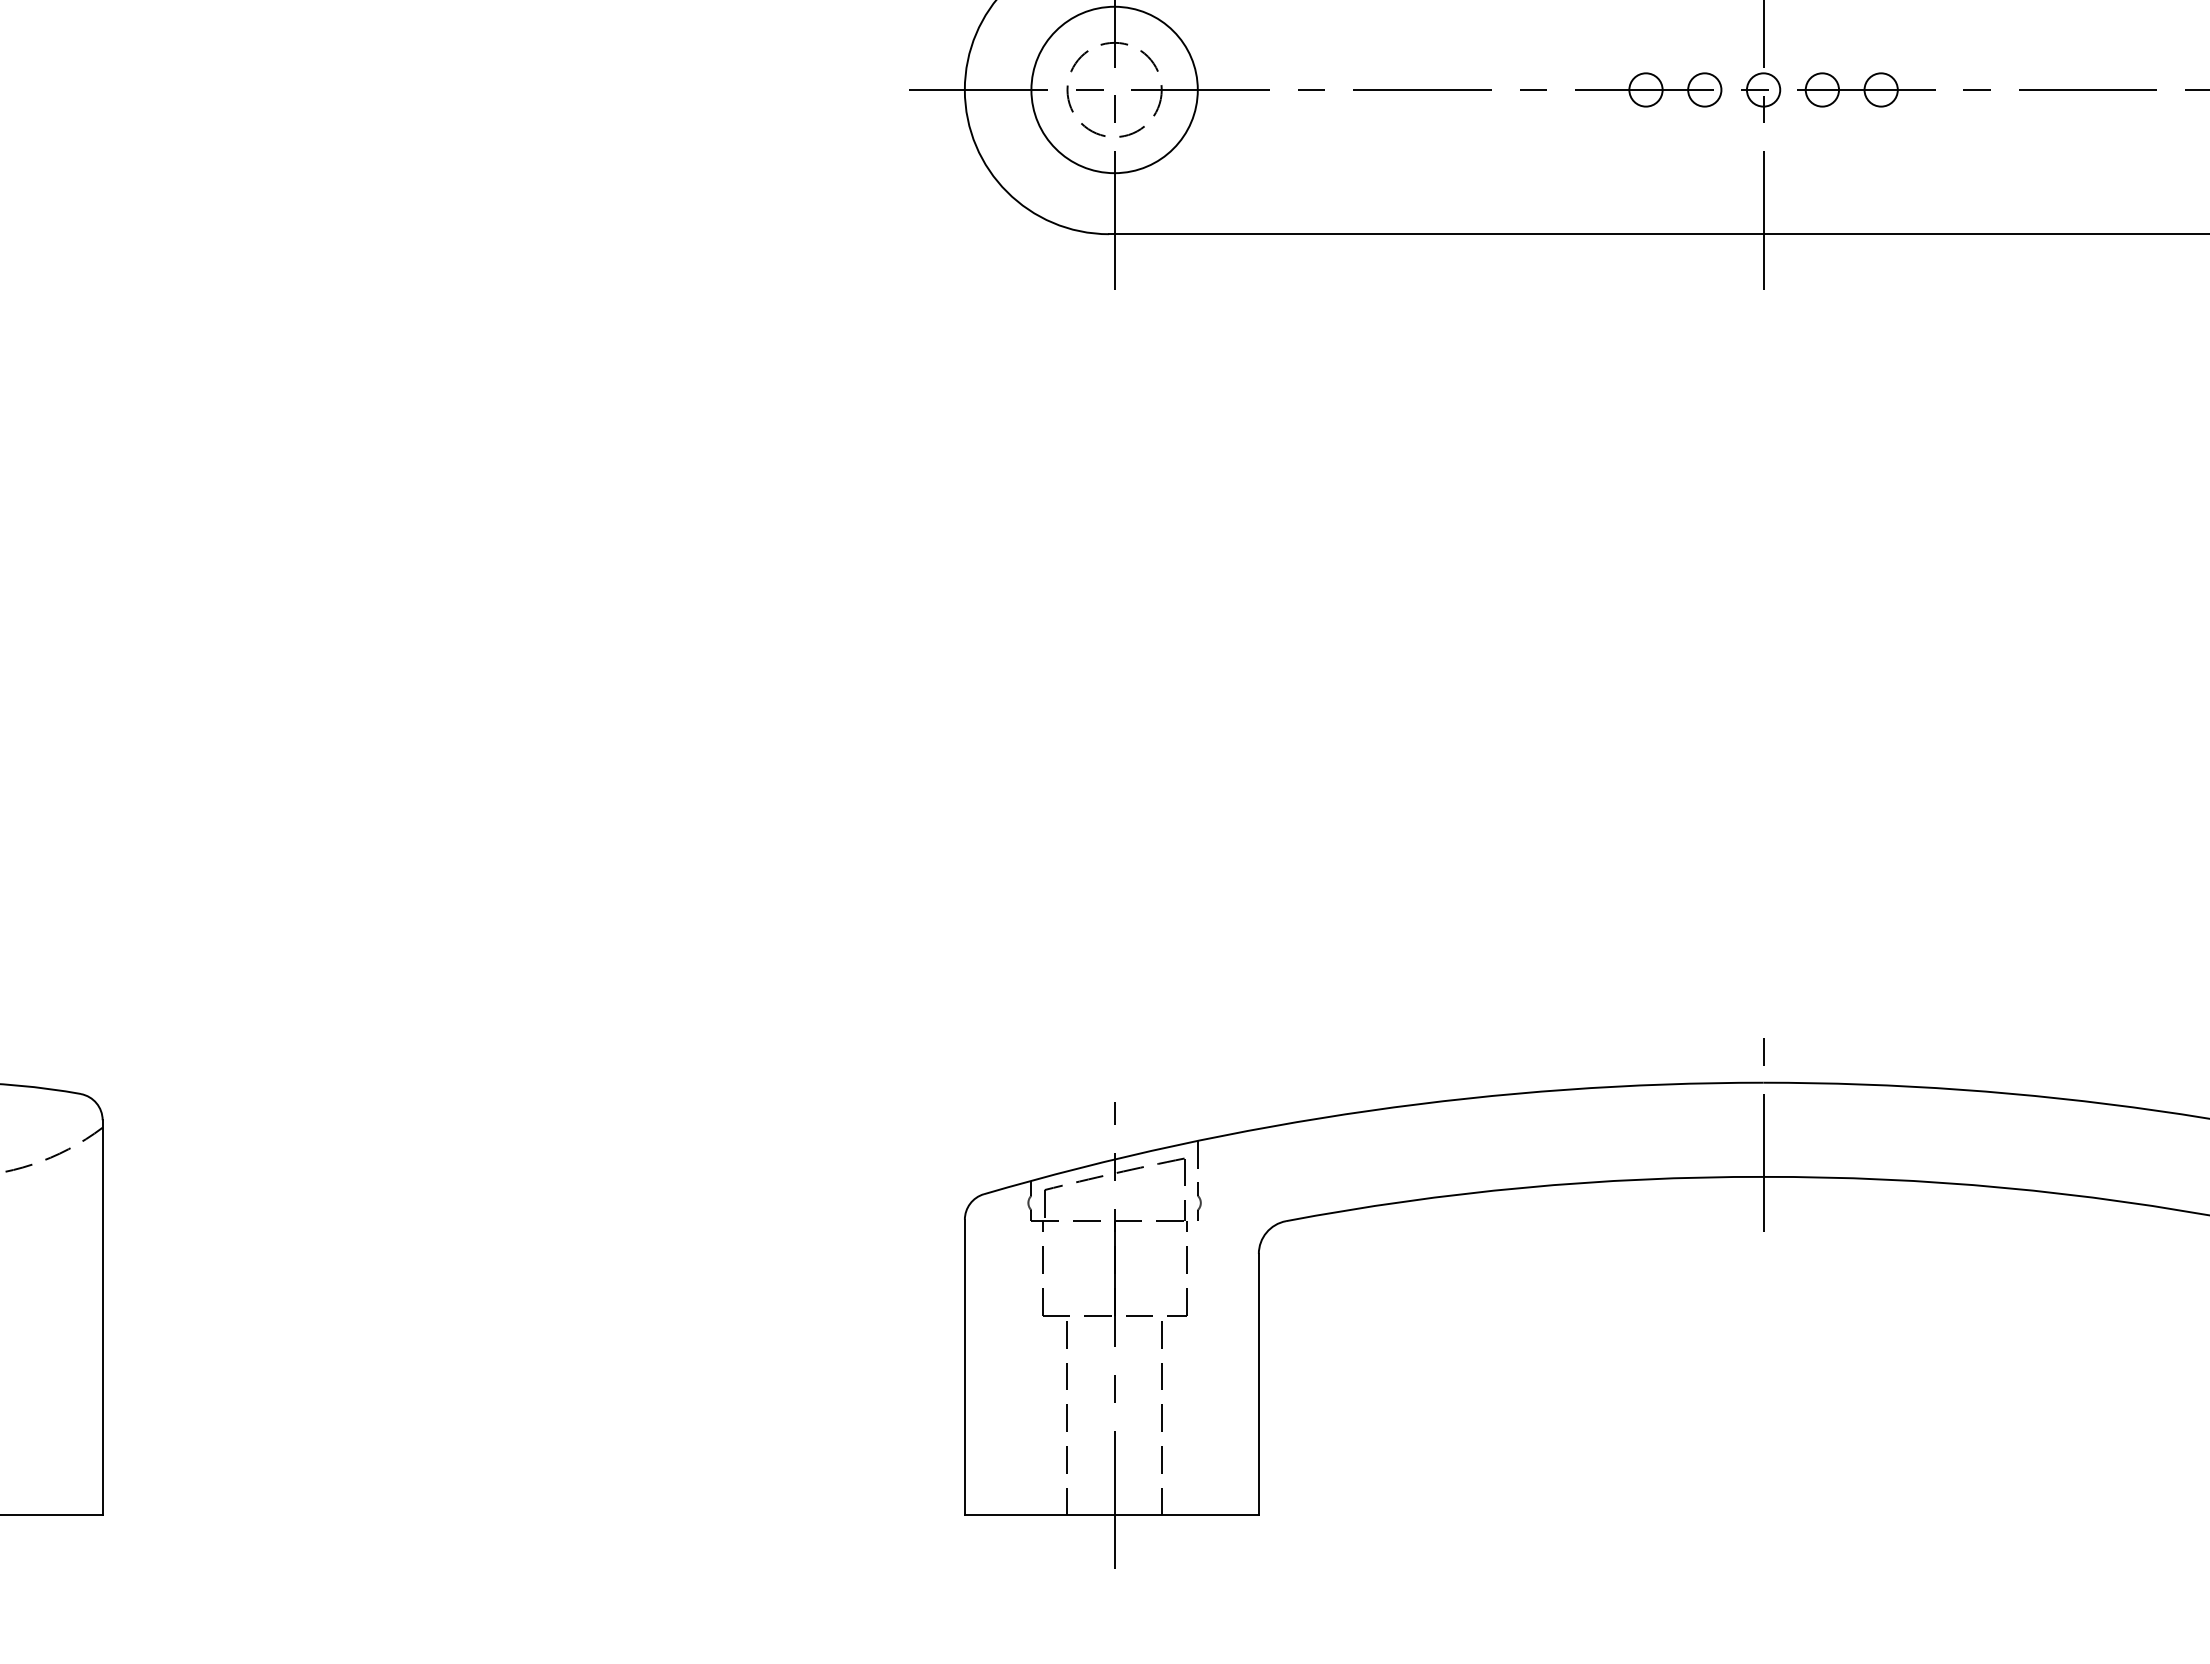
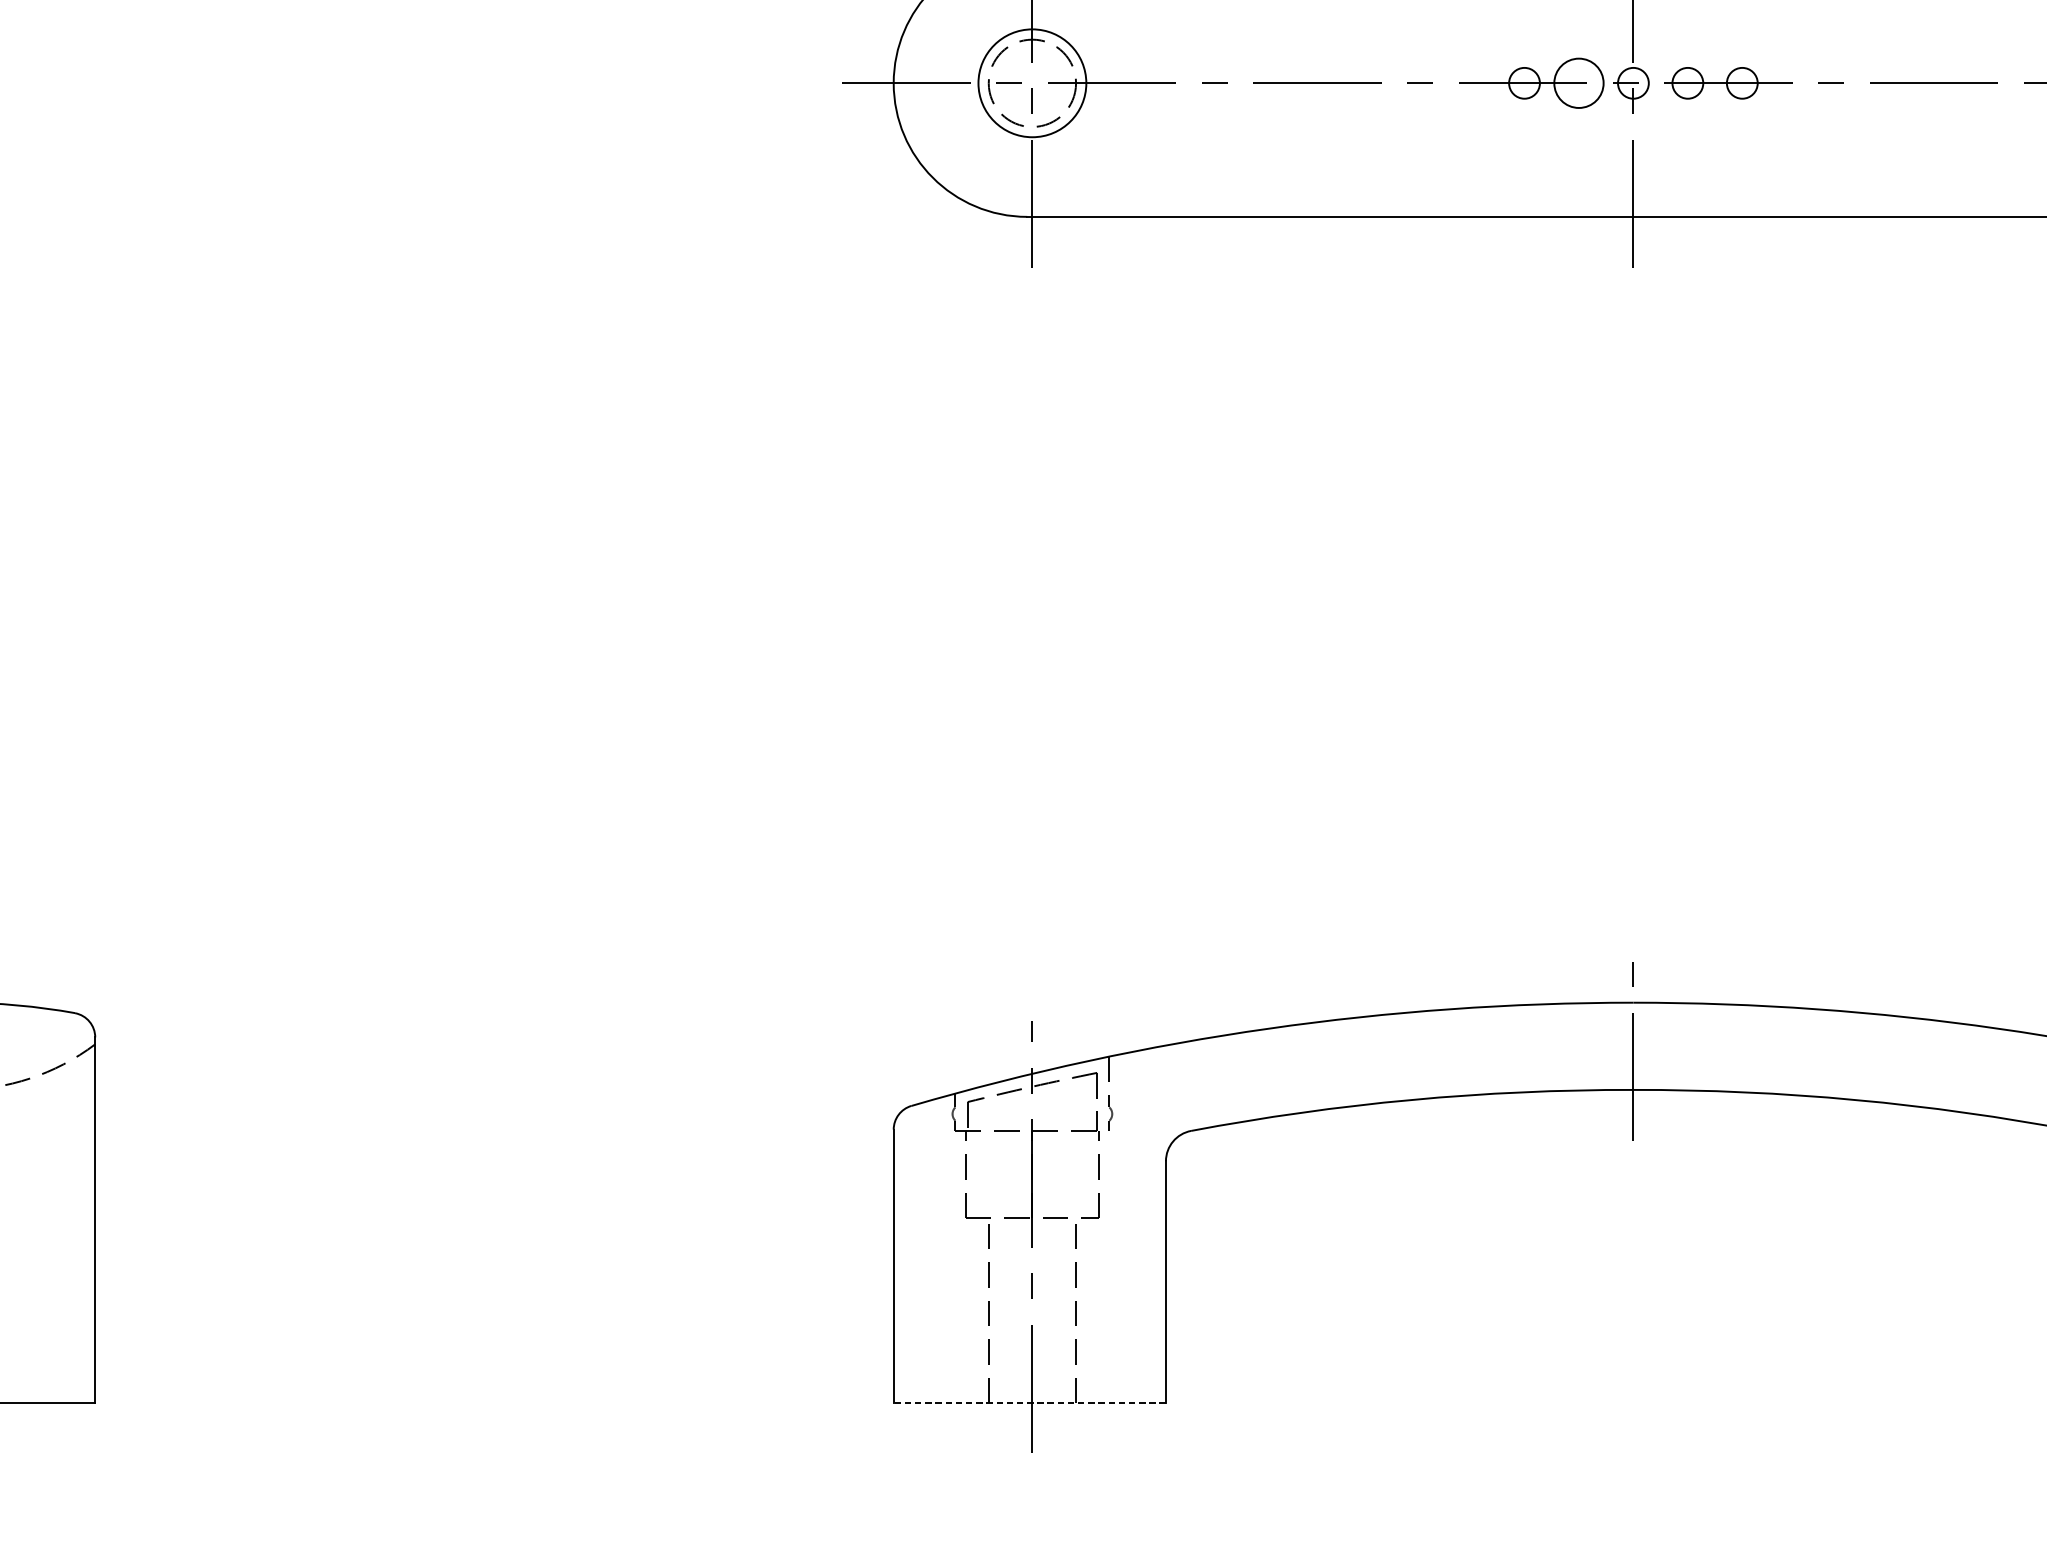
circle: (1114, 89) -> (1032, 82), size x0.7
circle: (1704, 89) -> (1578, 82), size x1.6
line: (1111, 1515) -> (1029, 1403), solid -> dashed

